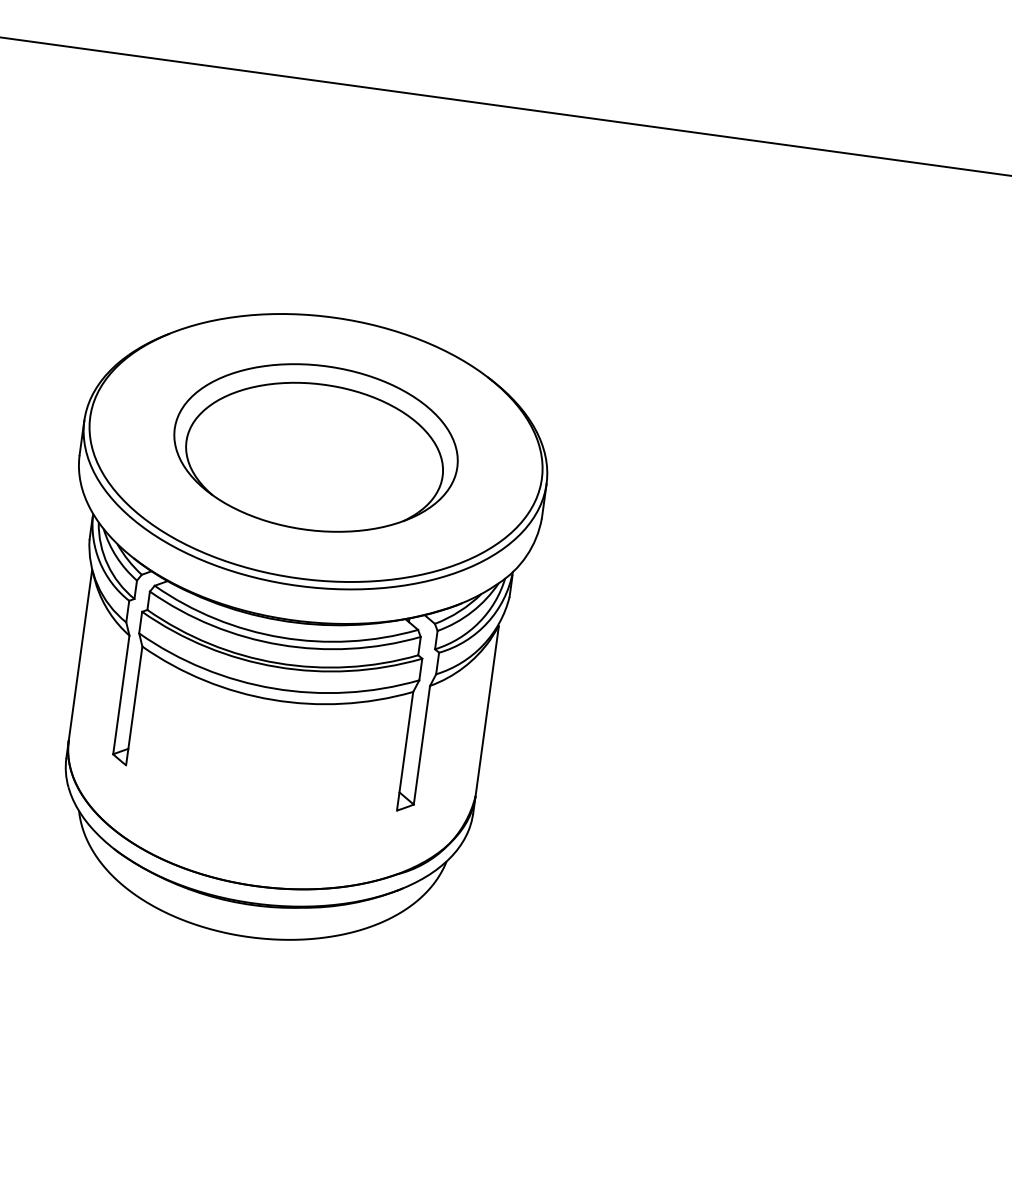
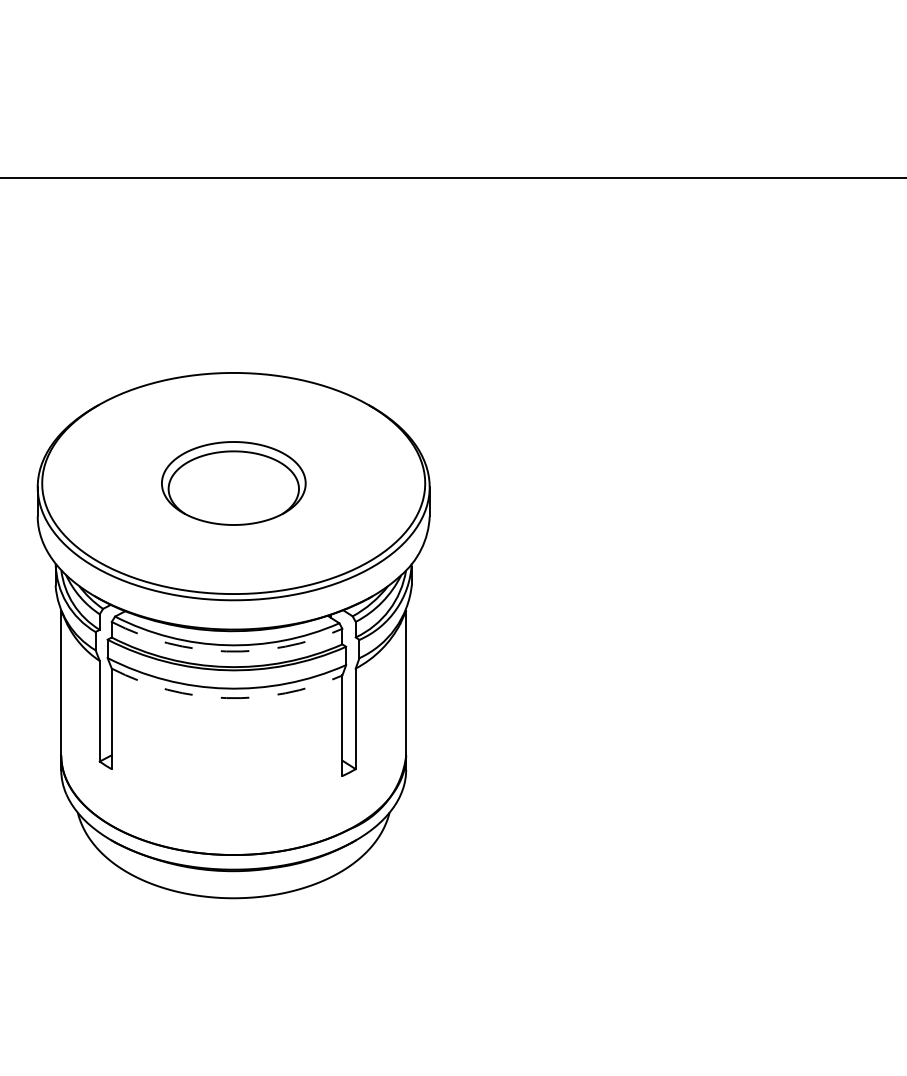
part: (315, 447) -> (233, 483), size x0.6
arc: (280, 644) -> (226, 651), solid -> dashed
arc: (272, 700) -> (226, 698), solid -> dashed

